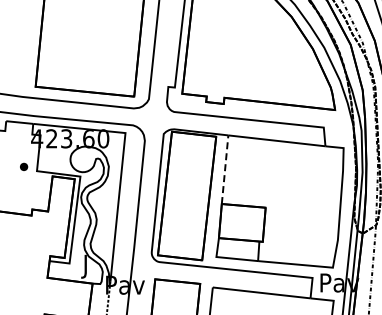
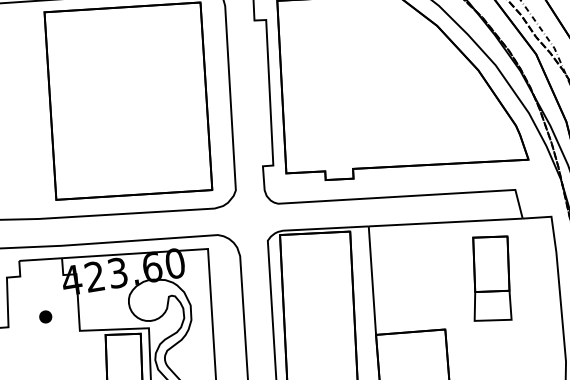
part: (24, 166) -> (46, 316), moved
line: (225, 169) -> (372, 280), dashed -> solid
part: (299, 180) -> (490, 278), added

